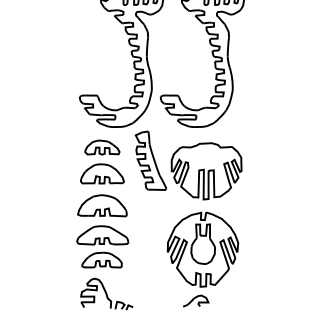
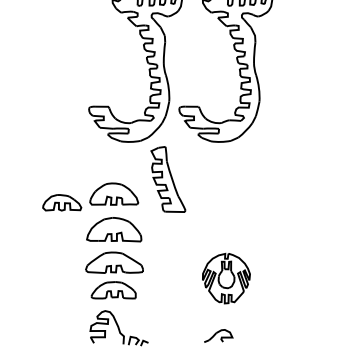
part: (102, 147) -> (62, 202), moved
part: (206, 171) -> (230, 191), removed
part: (203, 249) -> (226, 278), size x0.6

